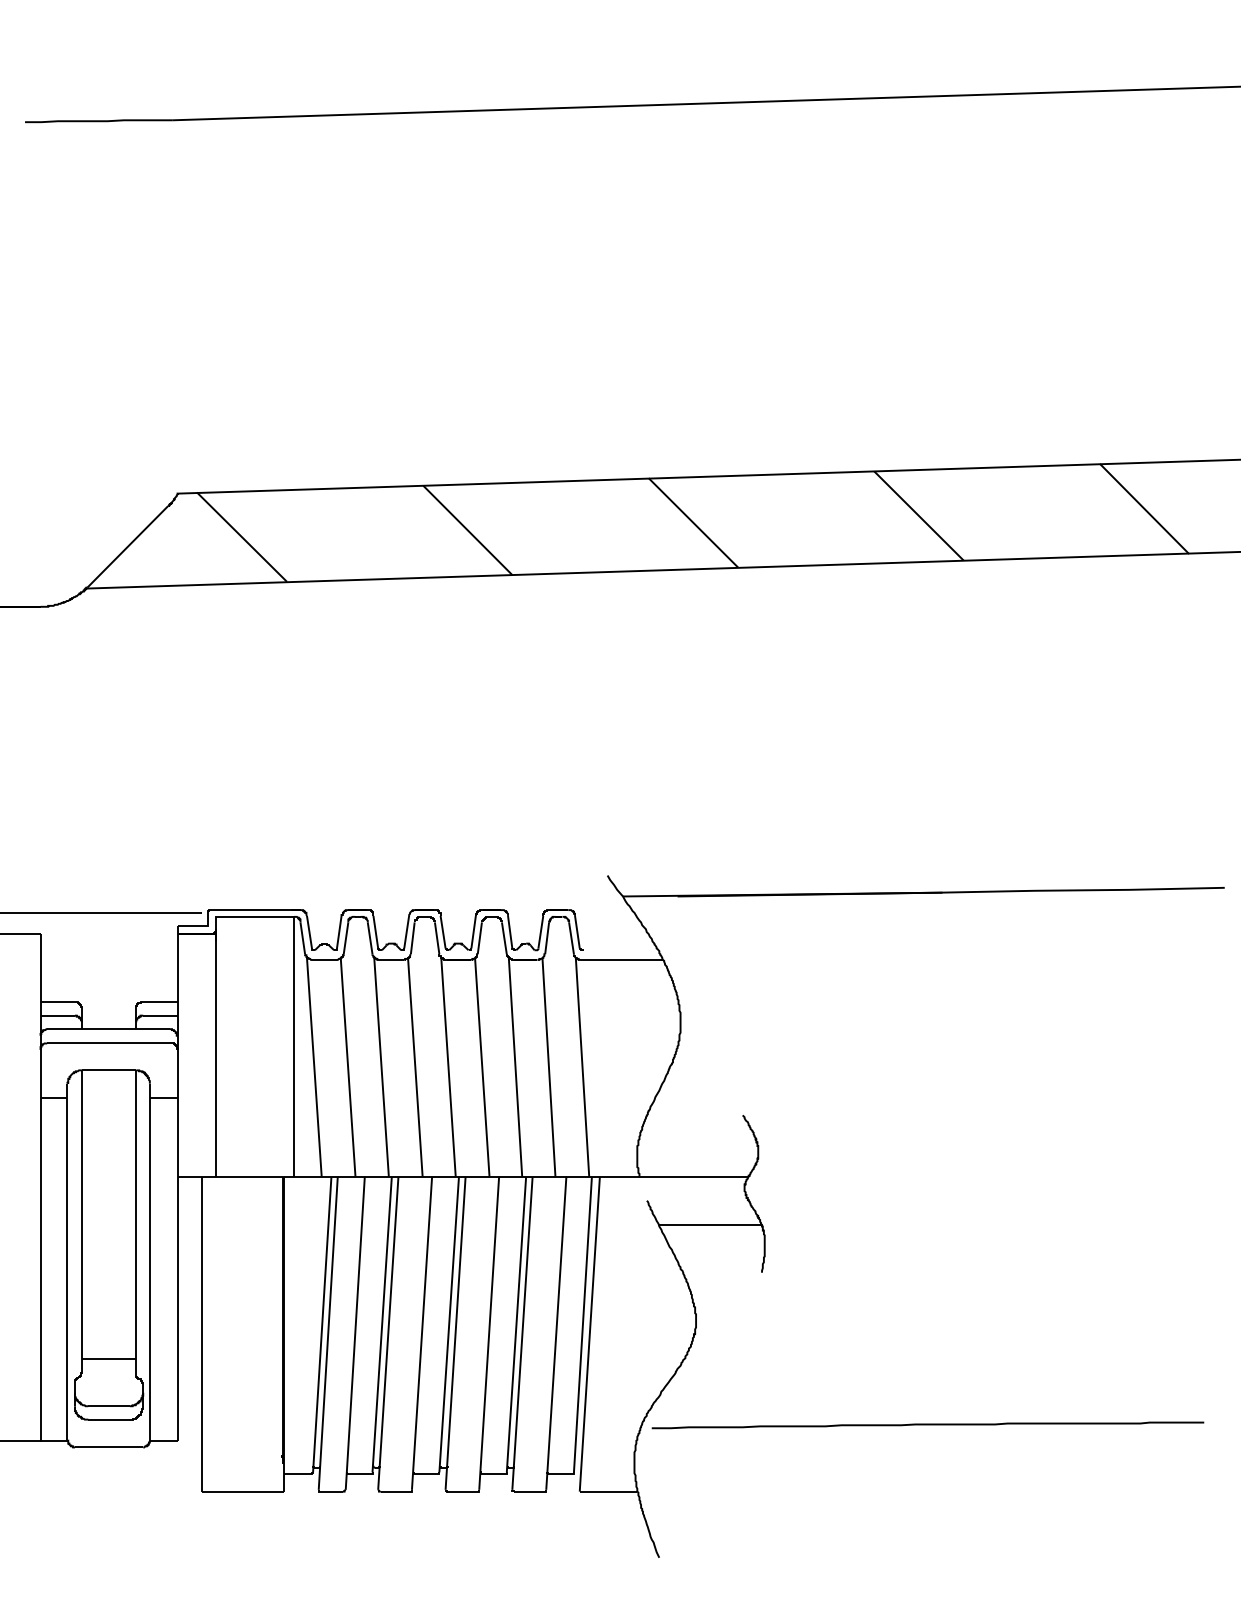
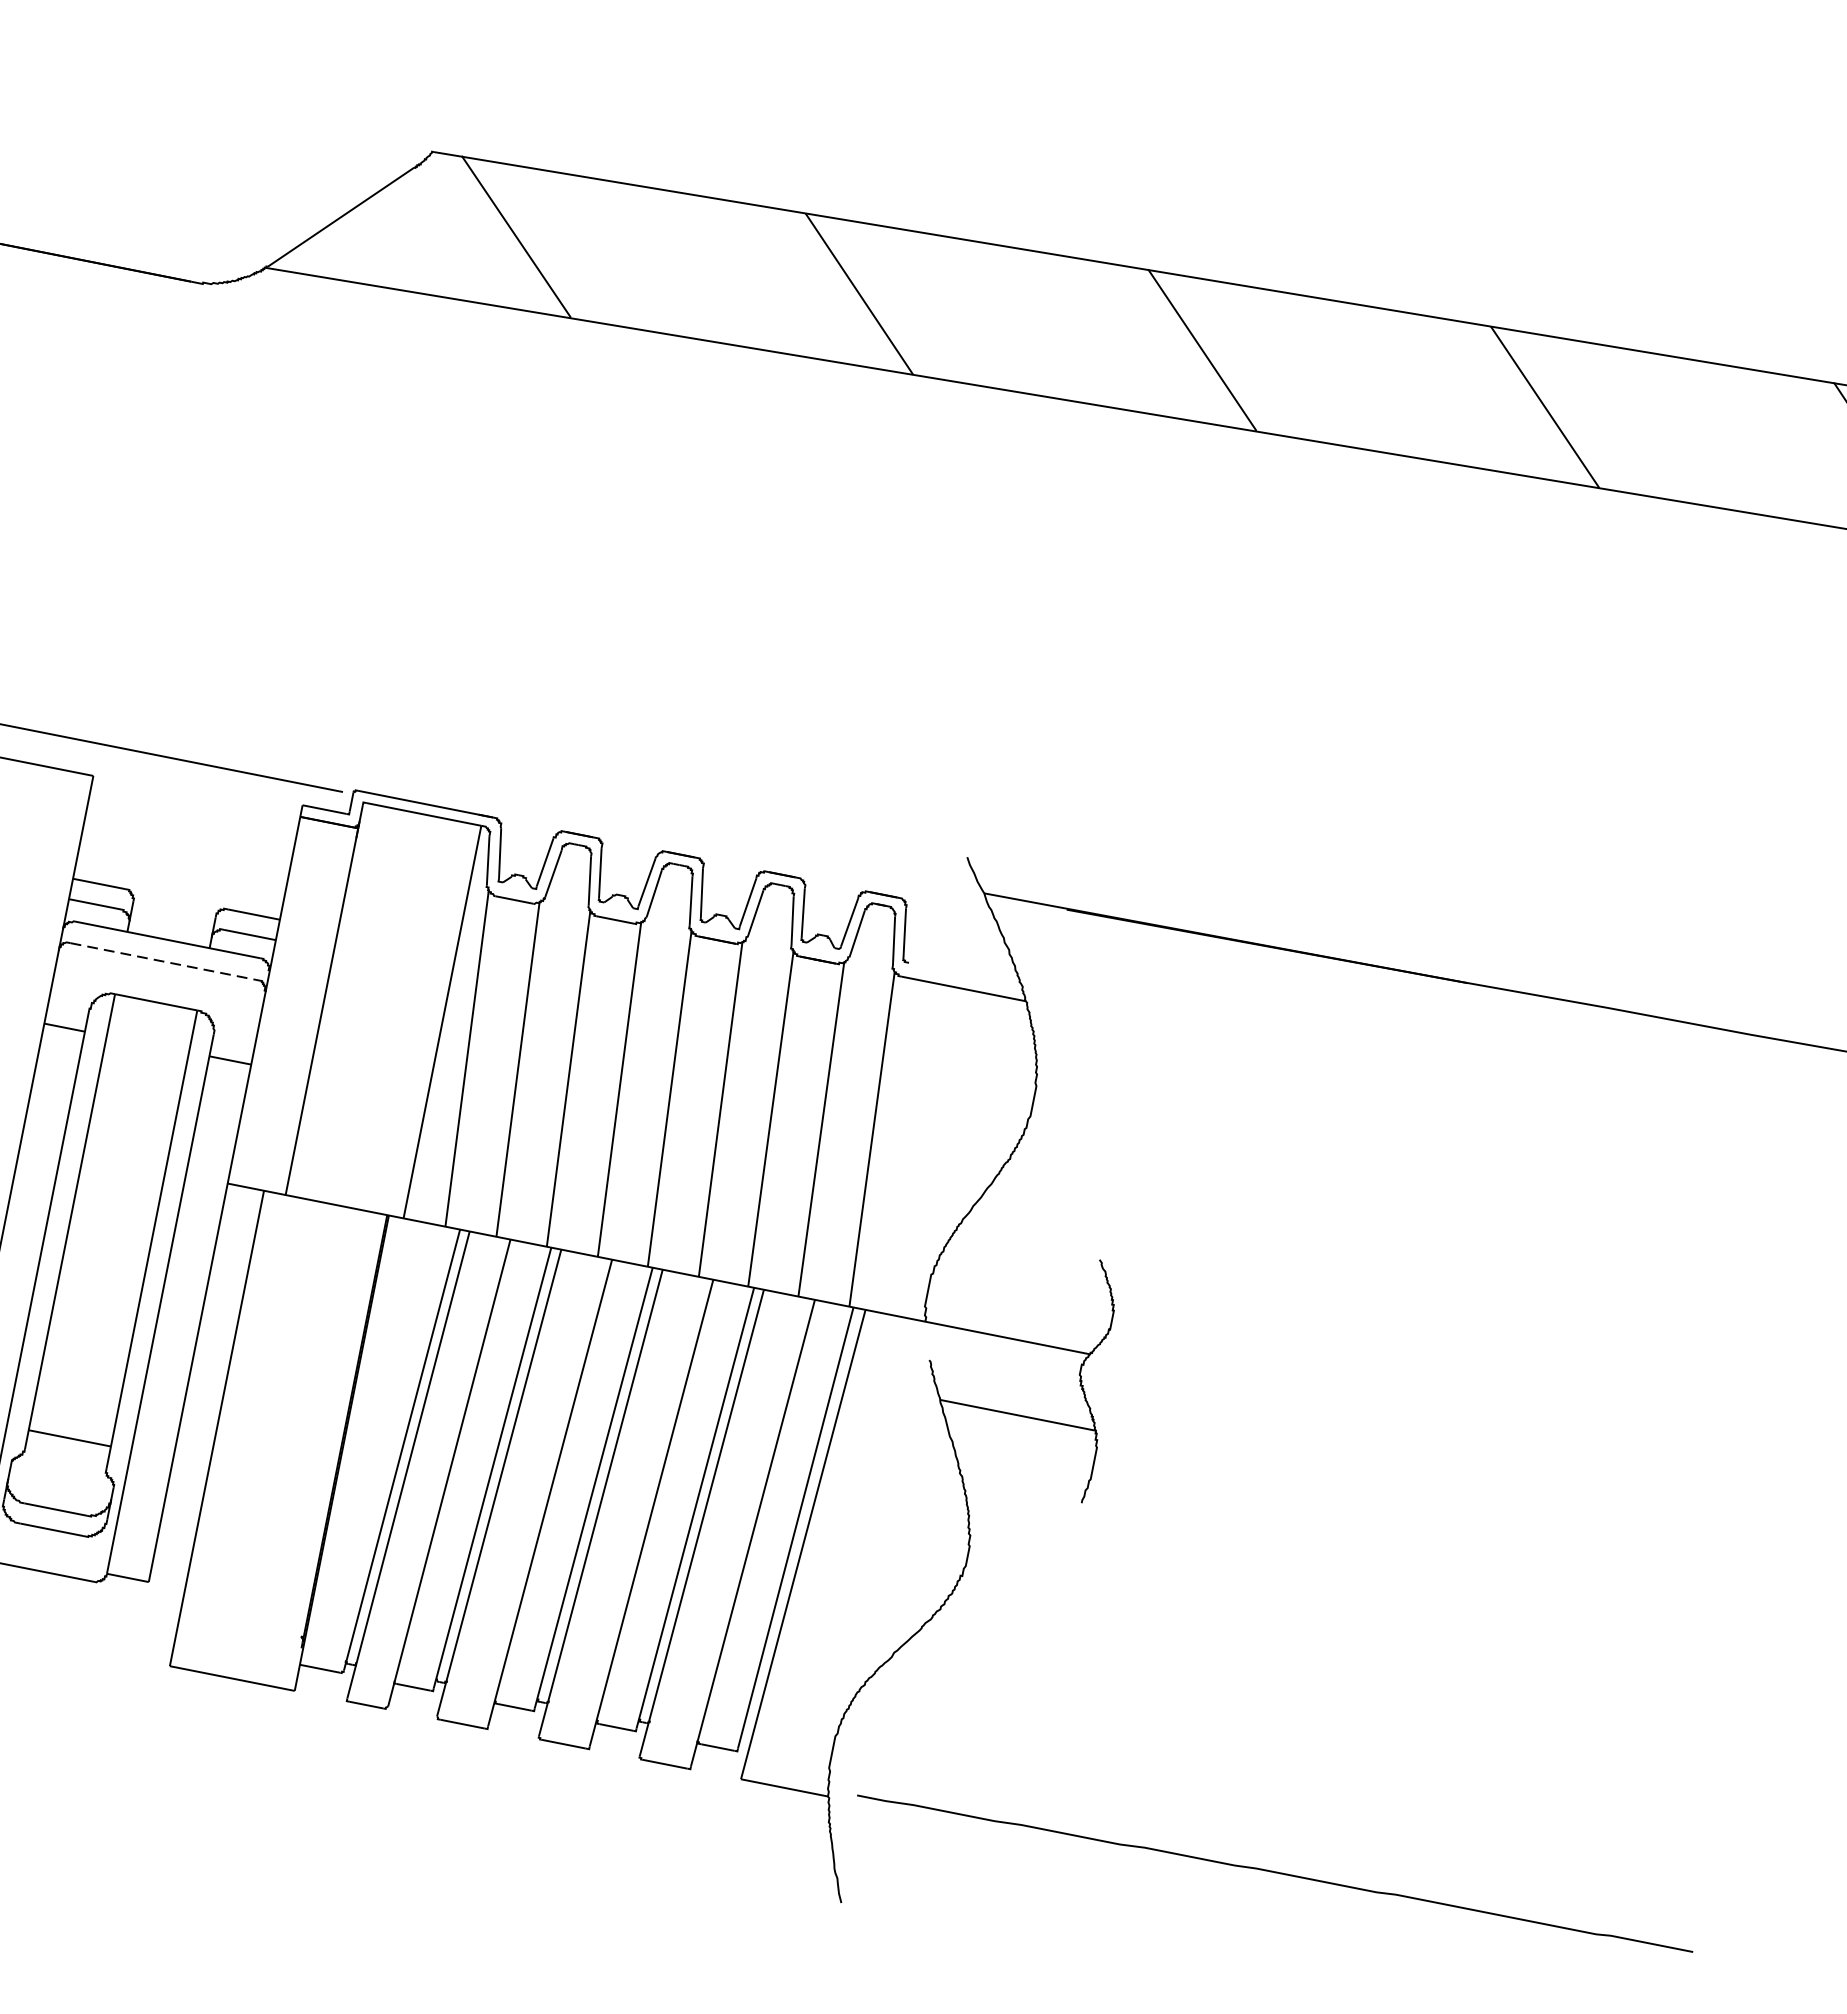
line: (109, 1043) -> (164, 961), solid -> dashed
line: (927, 1425) -> (1274, 1873), moved

